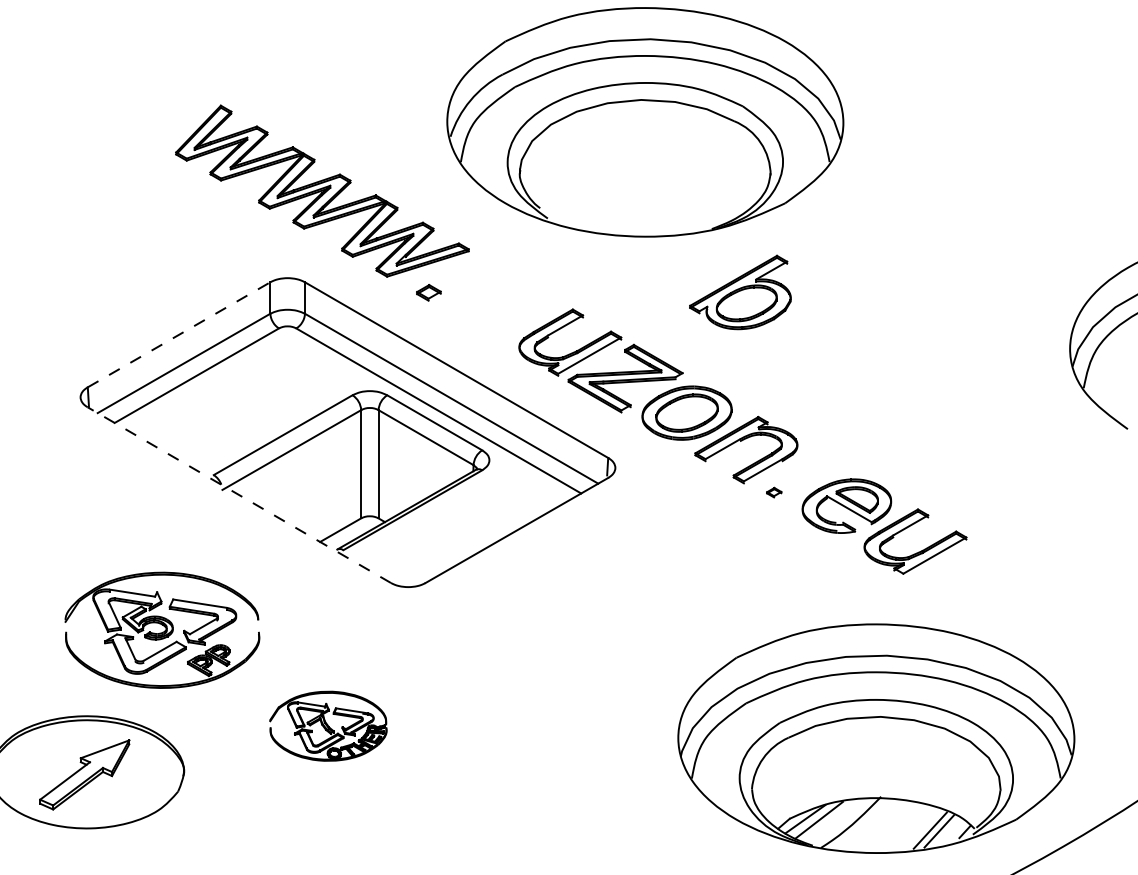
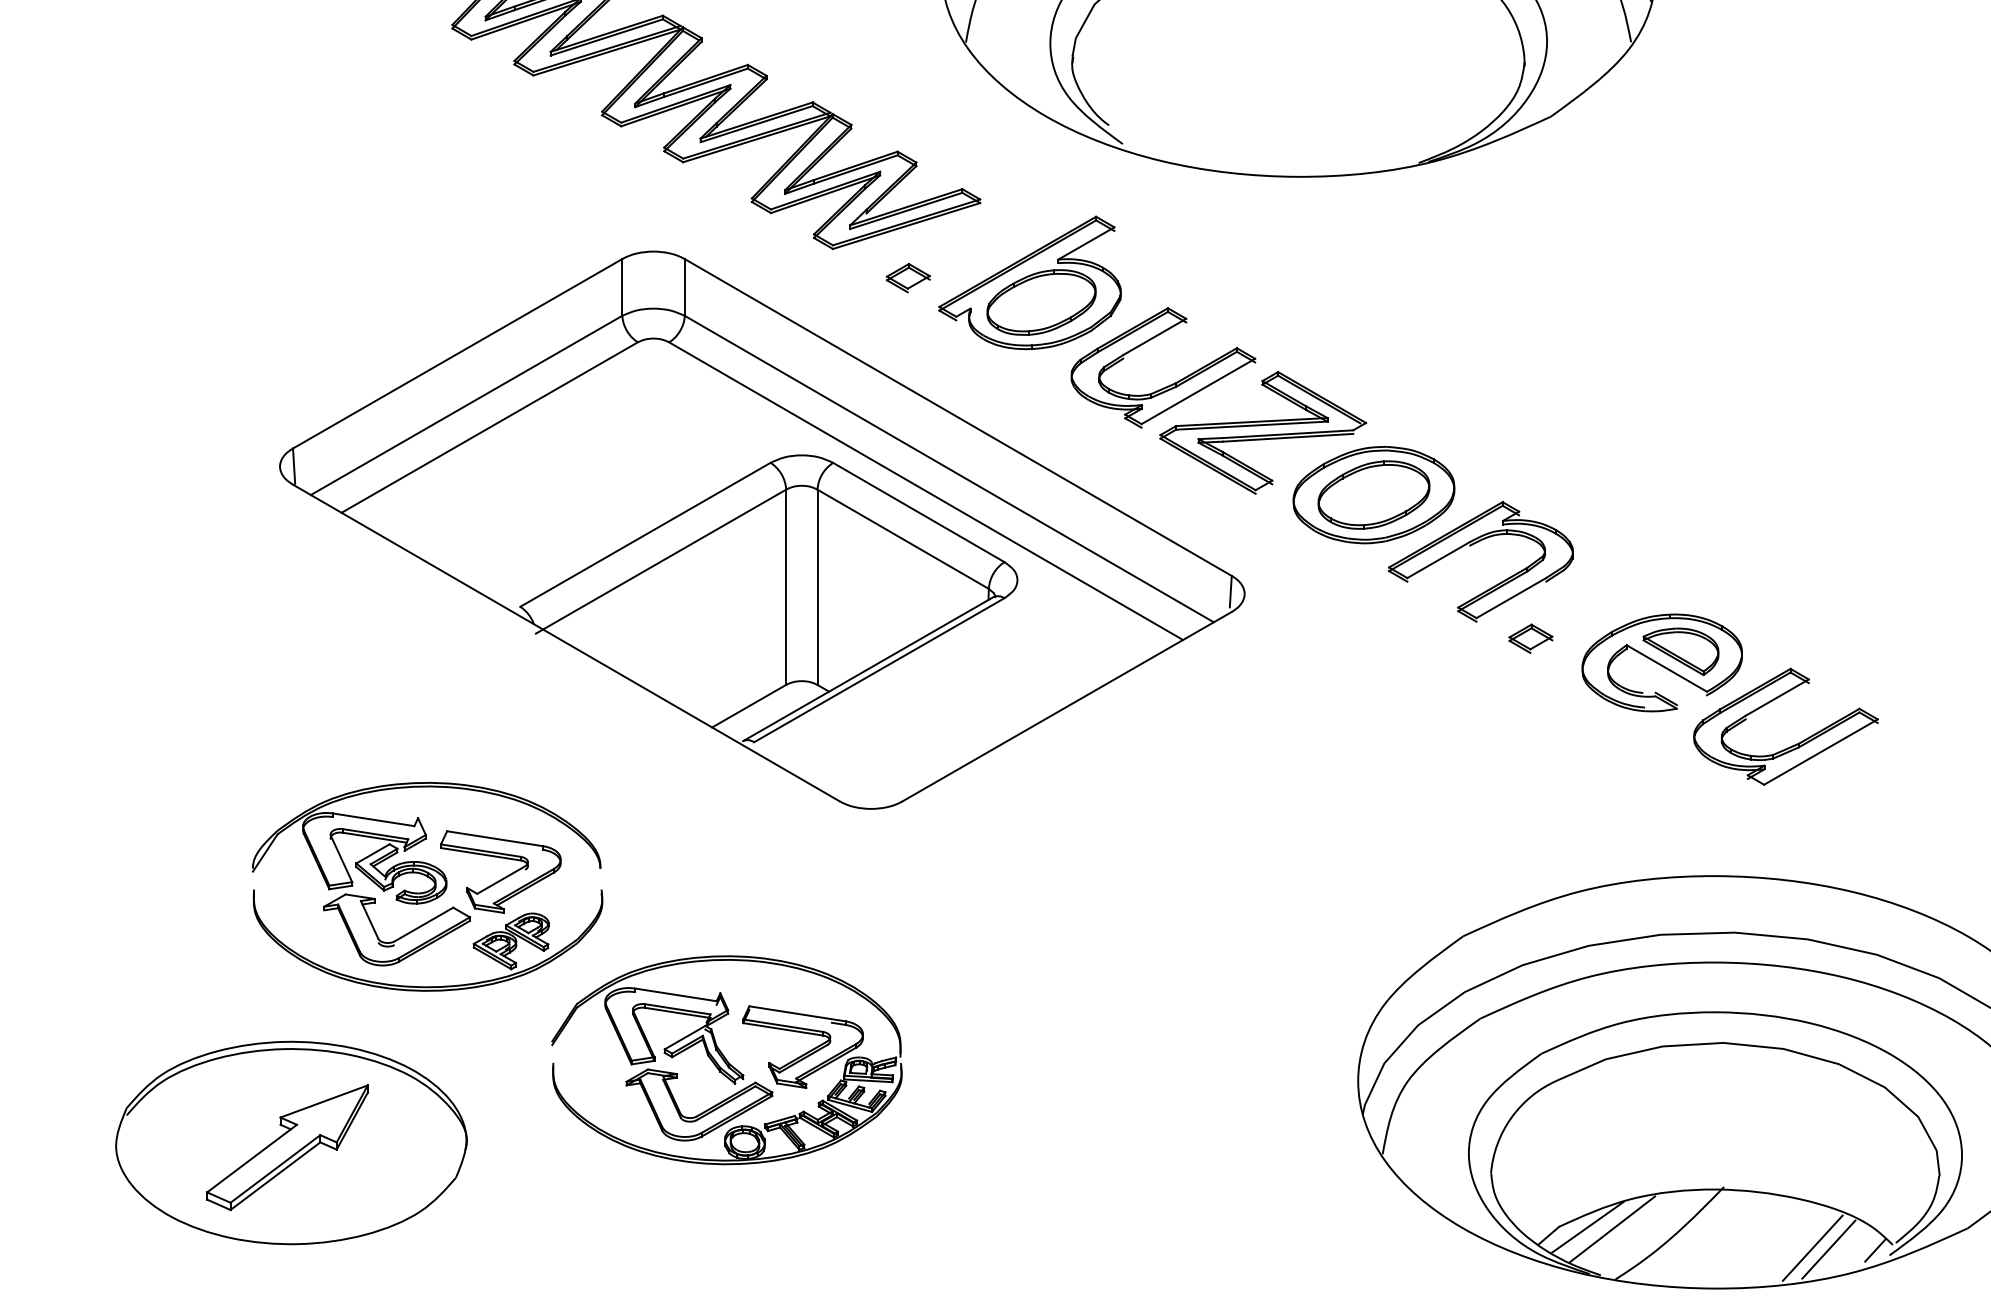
part: (740, 292) -> (1030, 282), moved
line: (179, 334) -> (458, 353), dashed -> solid
part: (774, 492) -> (1531, 638), size x1.67
line: (238, 494) -> (564, 641), dashed -> solid
part: (328, 725) -> (727, 1058), size x1.67

